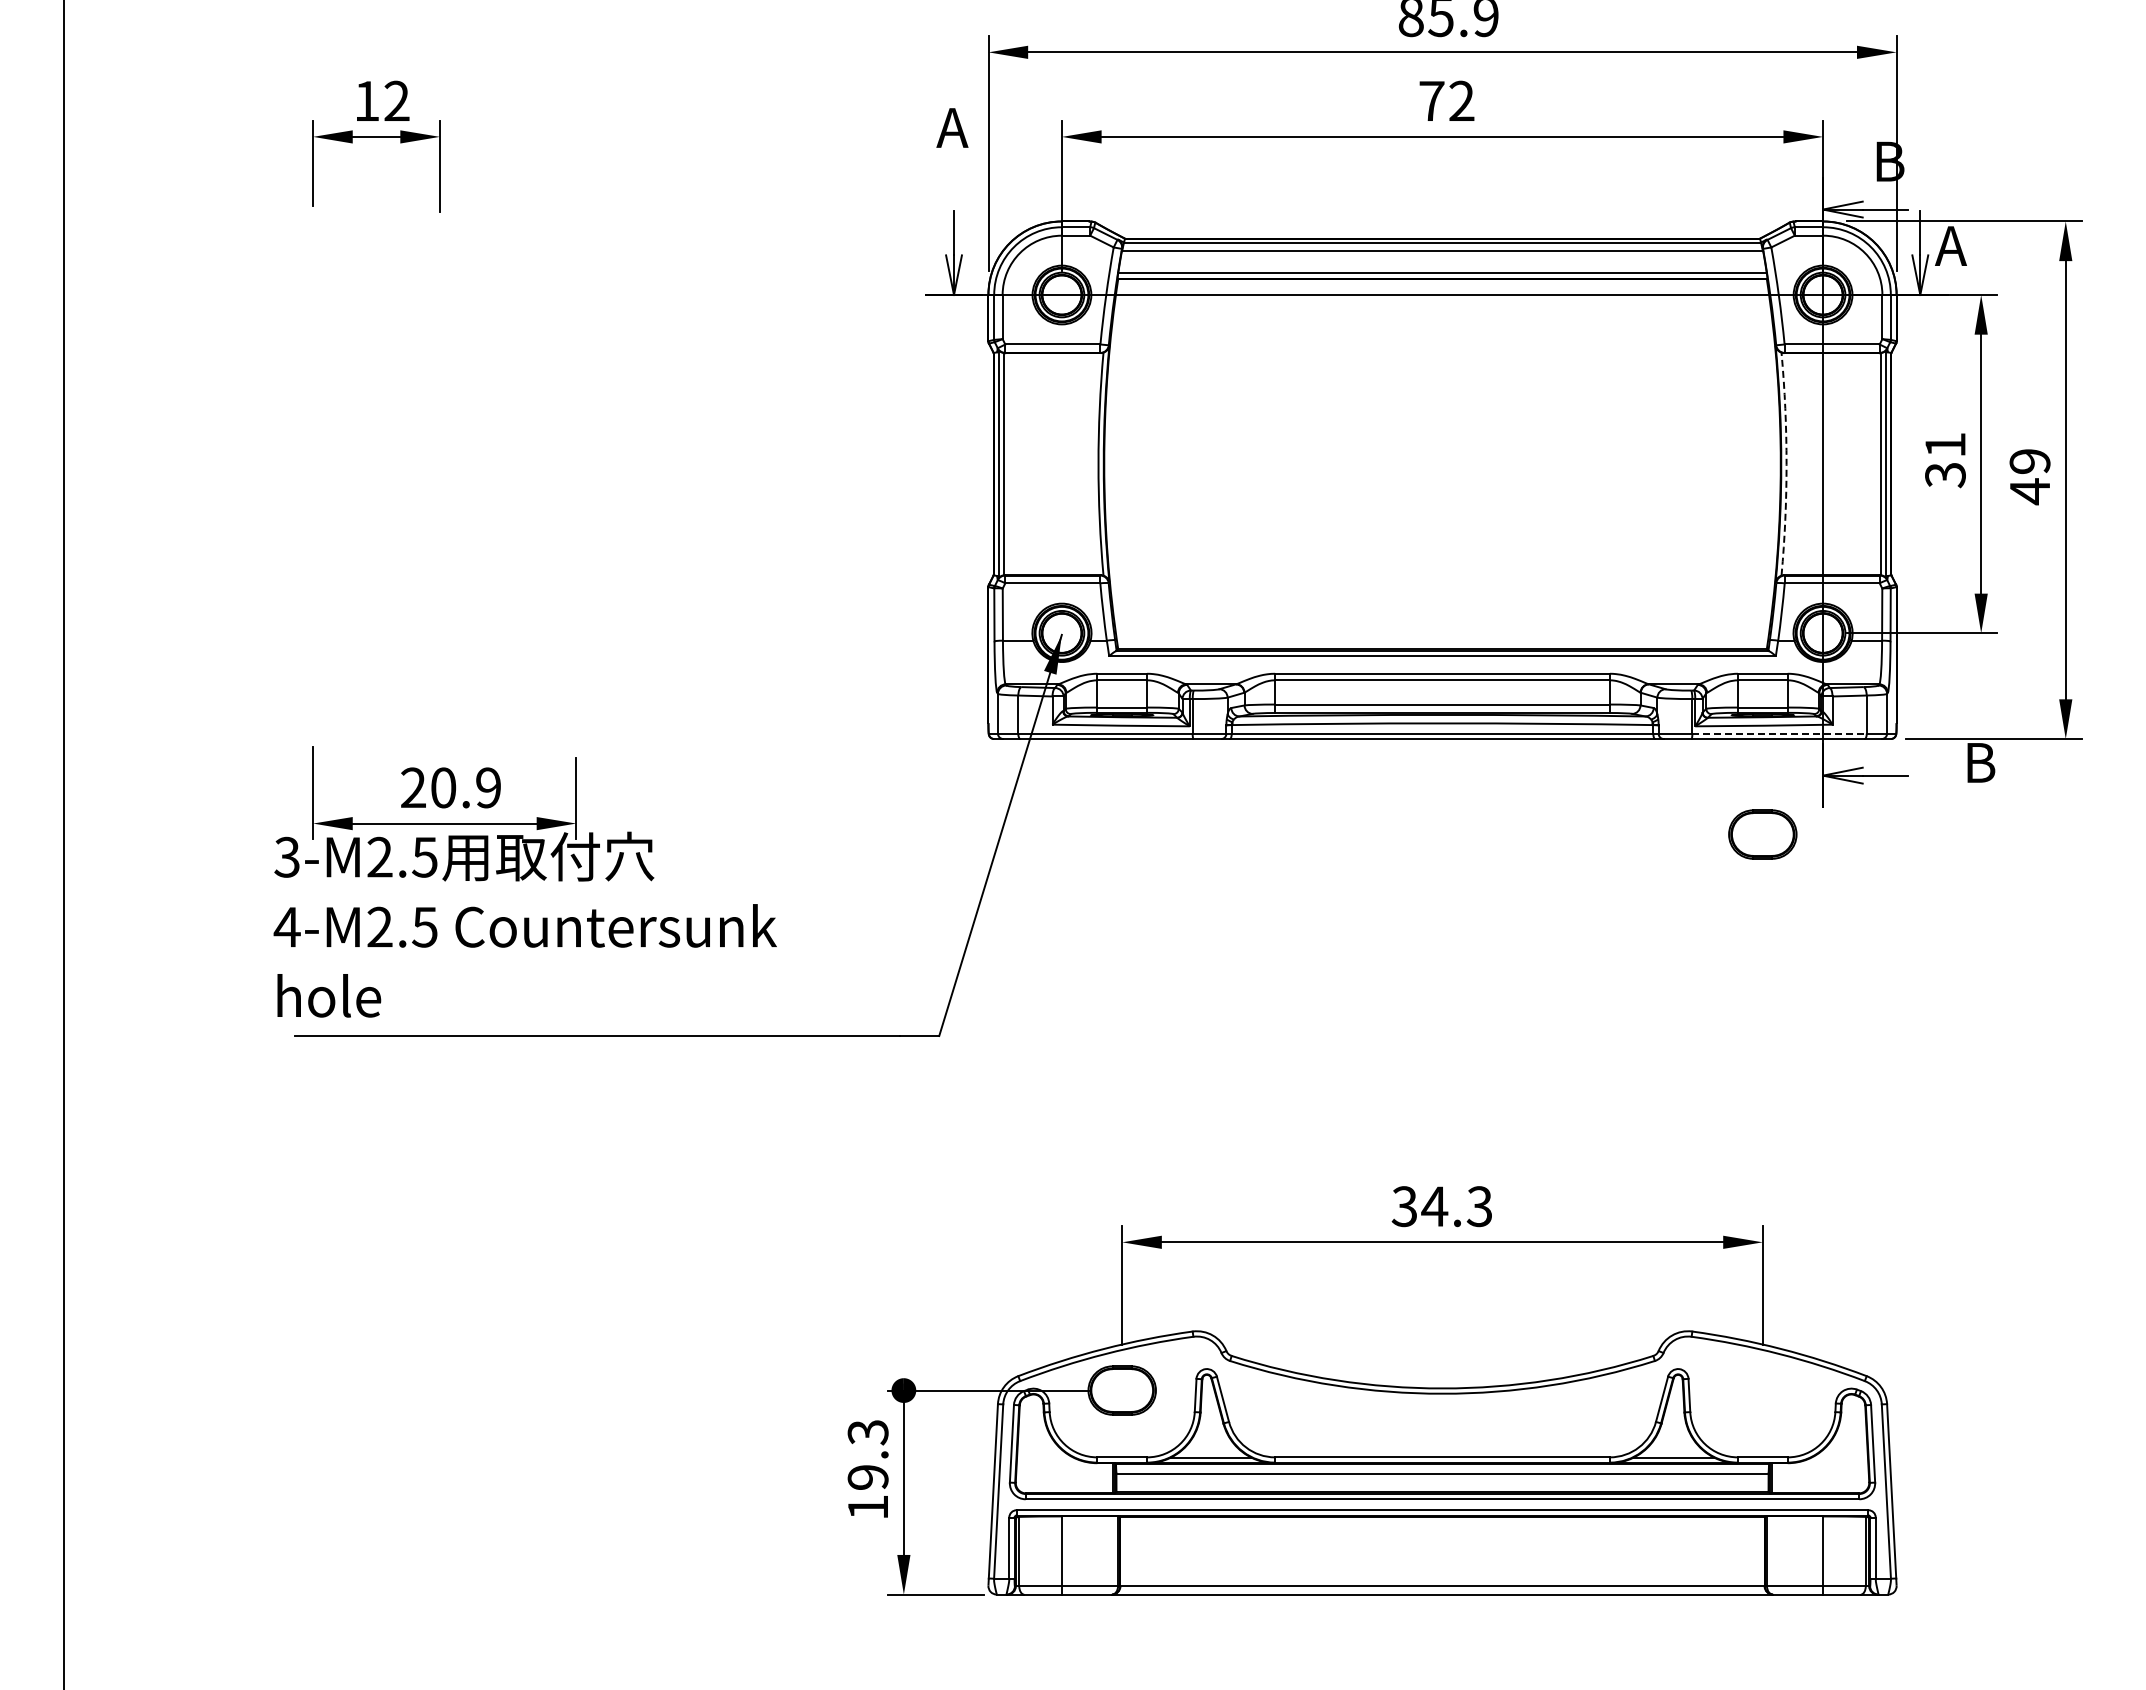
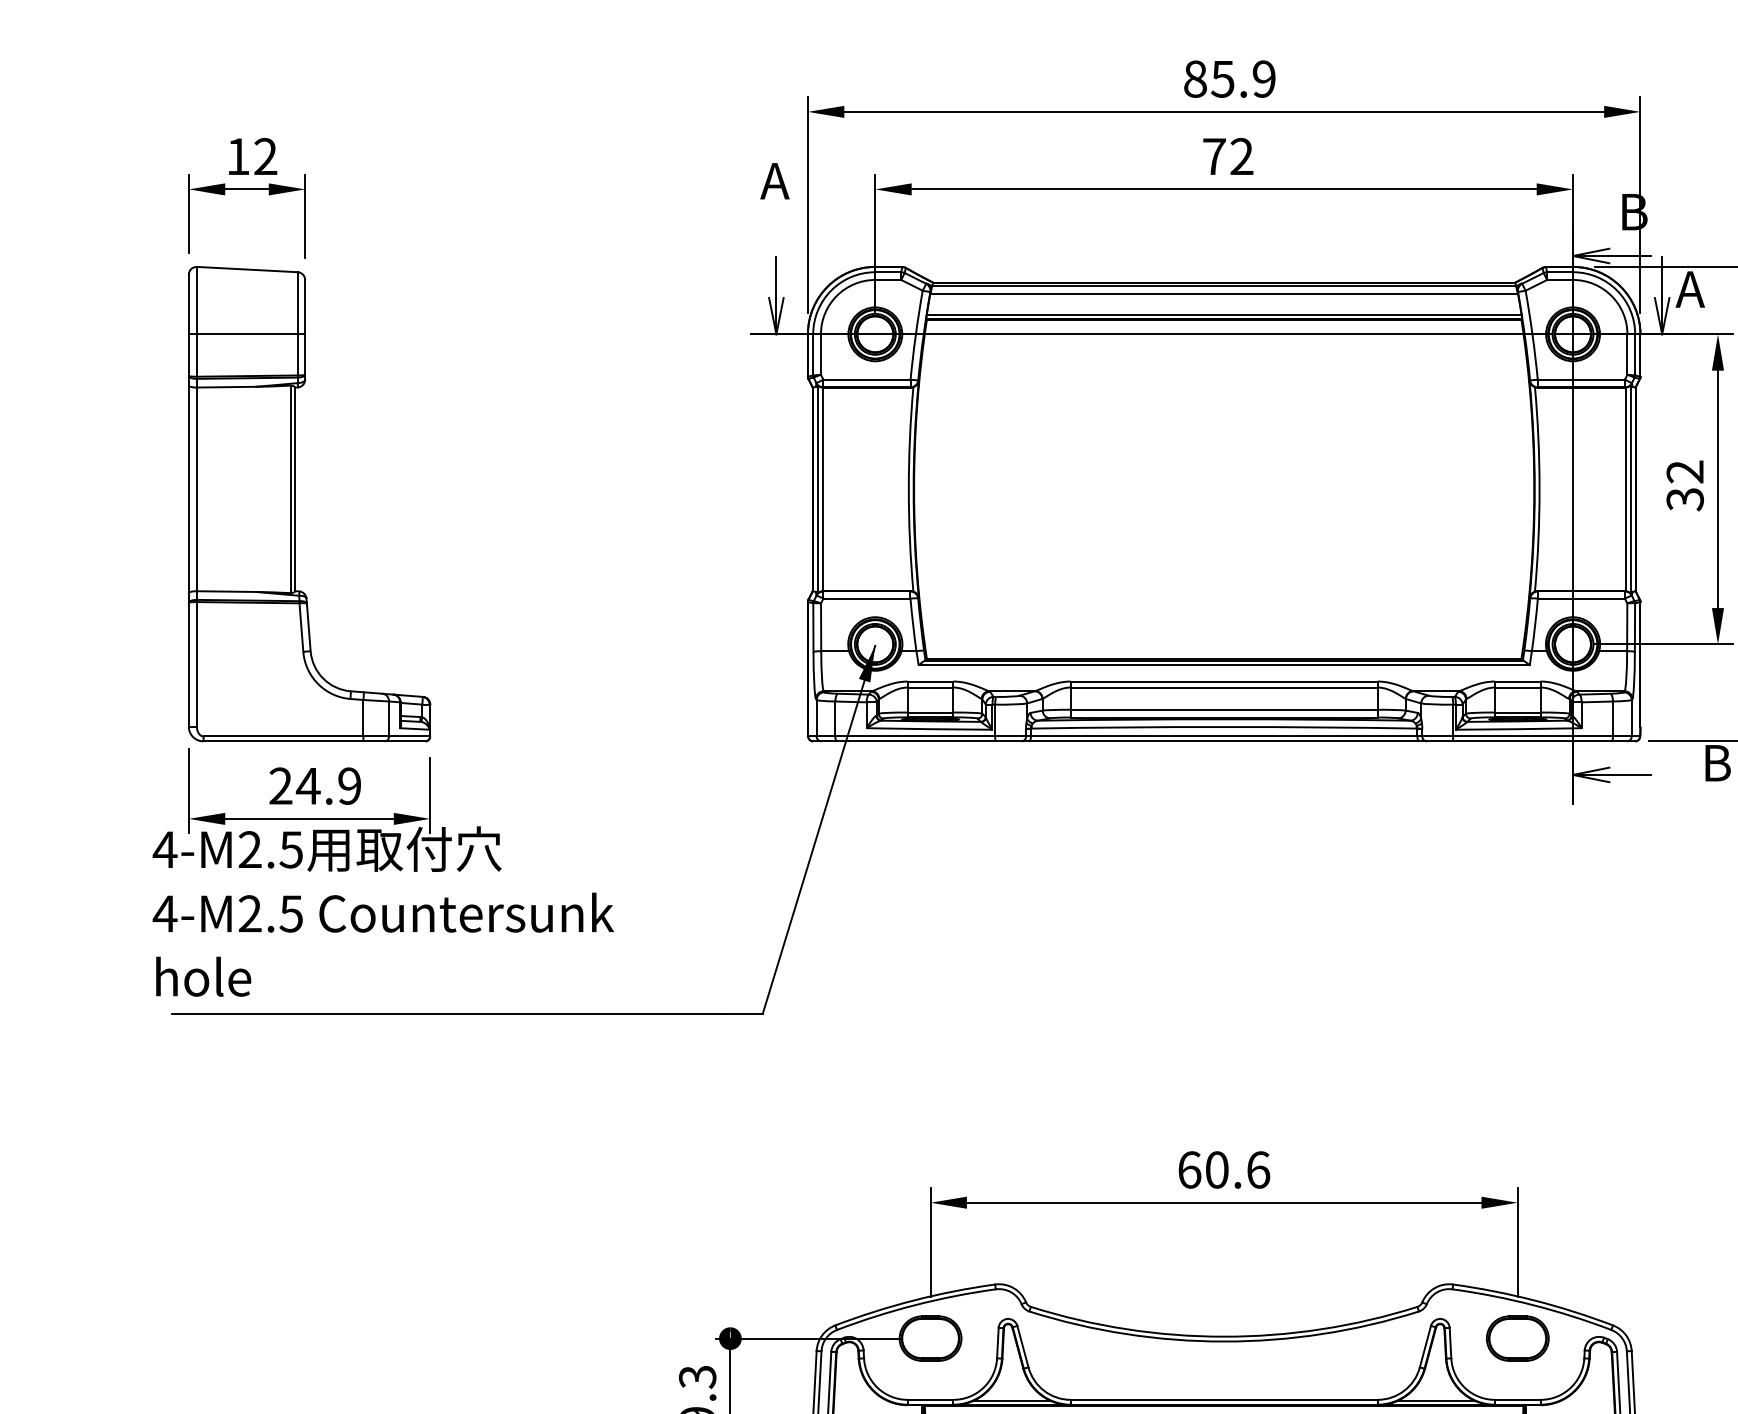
text: (1945, 444) -> (1685, 471), 31 -> 32
arc: (1786, 464) -> (1539, 489), dashed -> solid
part: (429, 479) -> (295, 503), added
line: (1780, 733) -> (1534, 736), dashed -> solid
text: (443, 787) -> (308, 785), 20.9 -> 24.9
part: (1762, 834) -> (1517, 1338), moved
text: (286, 856) -> (164, 849), 3-M2.5 -> 4-M2.5
text: (1441, 1206) -> (1223, 1169), 34.3 -> 60.6

